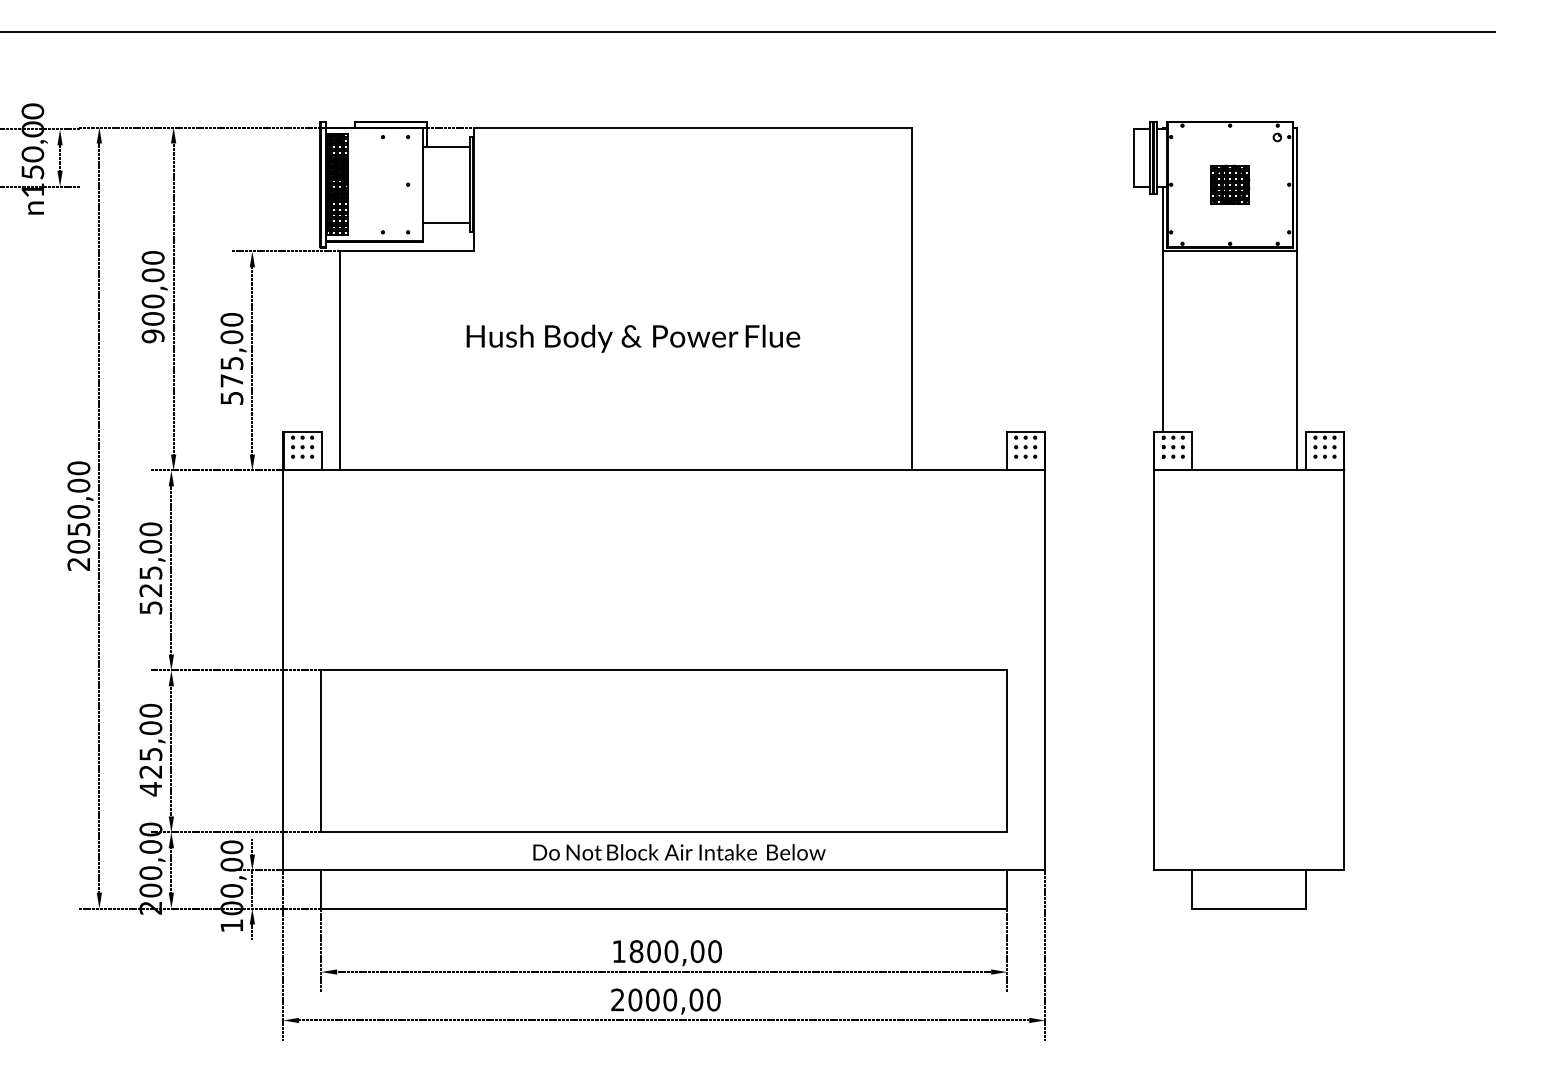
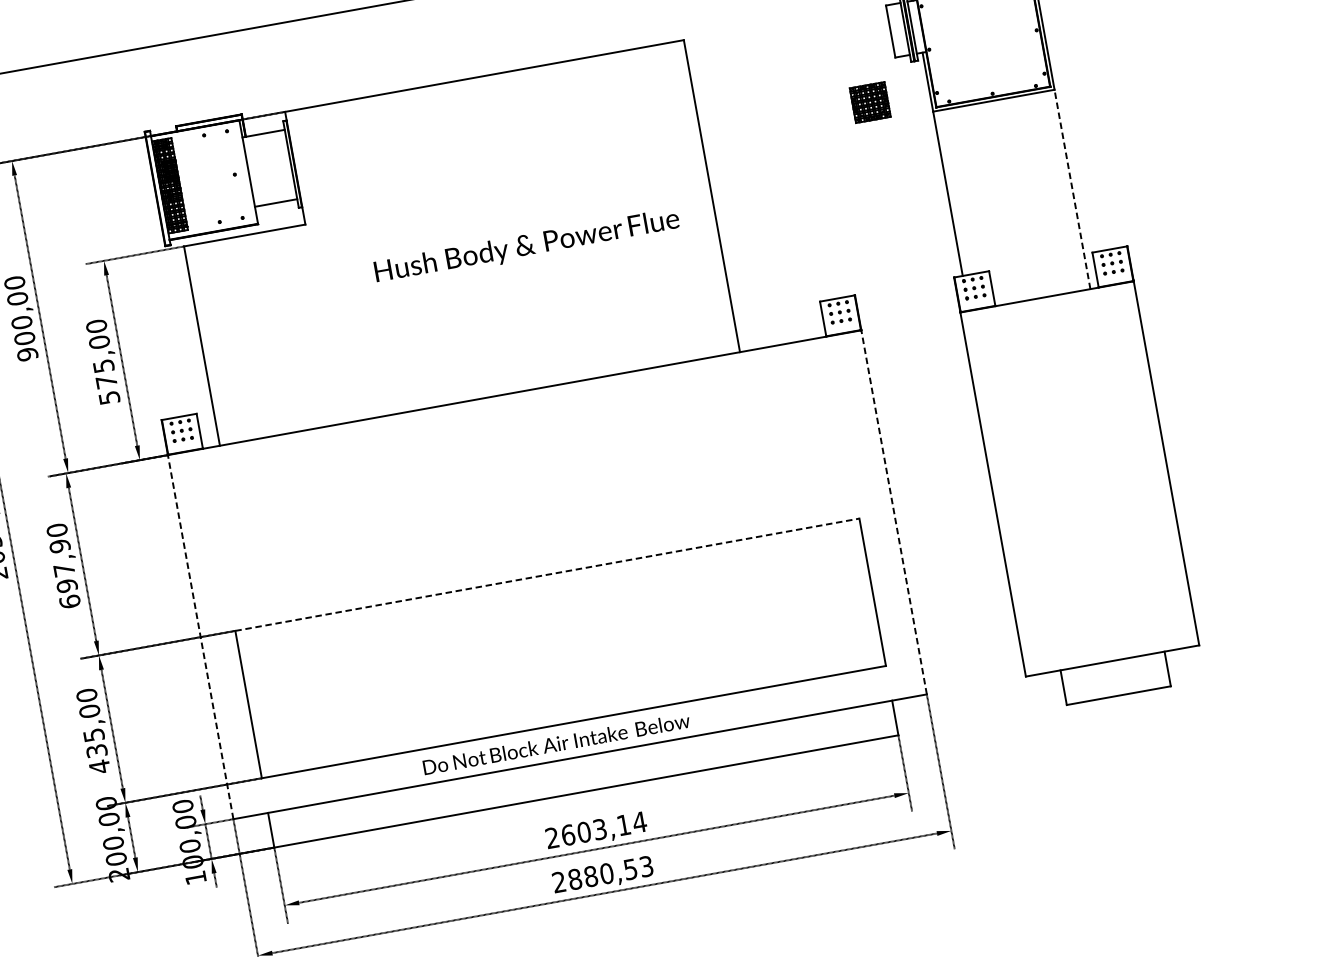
part: (1230, 184) -> (870, 102), moved
text: (633, 338) -> (527, 246), moved
line: (1296, 360) -> (1072, 189), solid -> dashed
text: (150, 577) -> (64, 574), 525,00 -> 697,90
line: (283, 669) -> (200, 636), solid -> dashed
line: (1045, 669) -> (894, 511), solid -> dashed
line: (664, 670) -> (547, 574), solid -> dashed
text: (150, 771) -> (96, 750), 425,00 -> 435,00
text: (679, 852) -> (556, 744), moved
text: (667, 951) -> (596, 829), 1800,00 -> 2603,14
text: (674, 999) -> (610, 872), 2000,00 -> 2880,53

